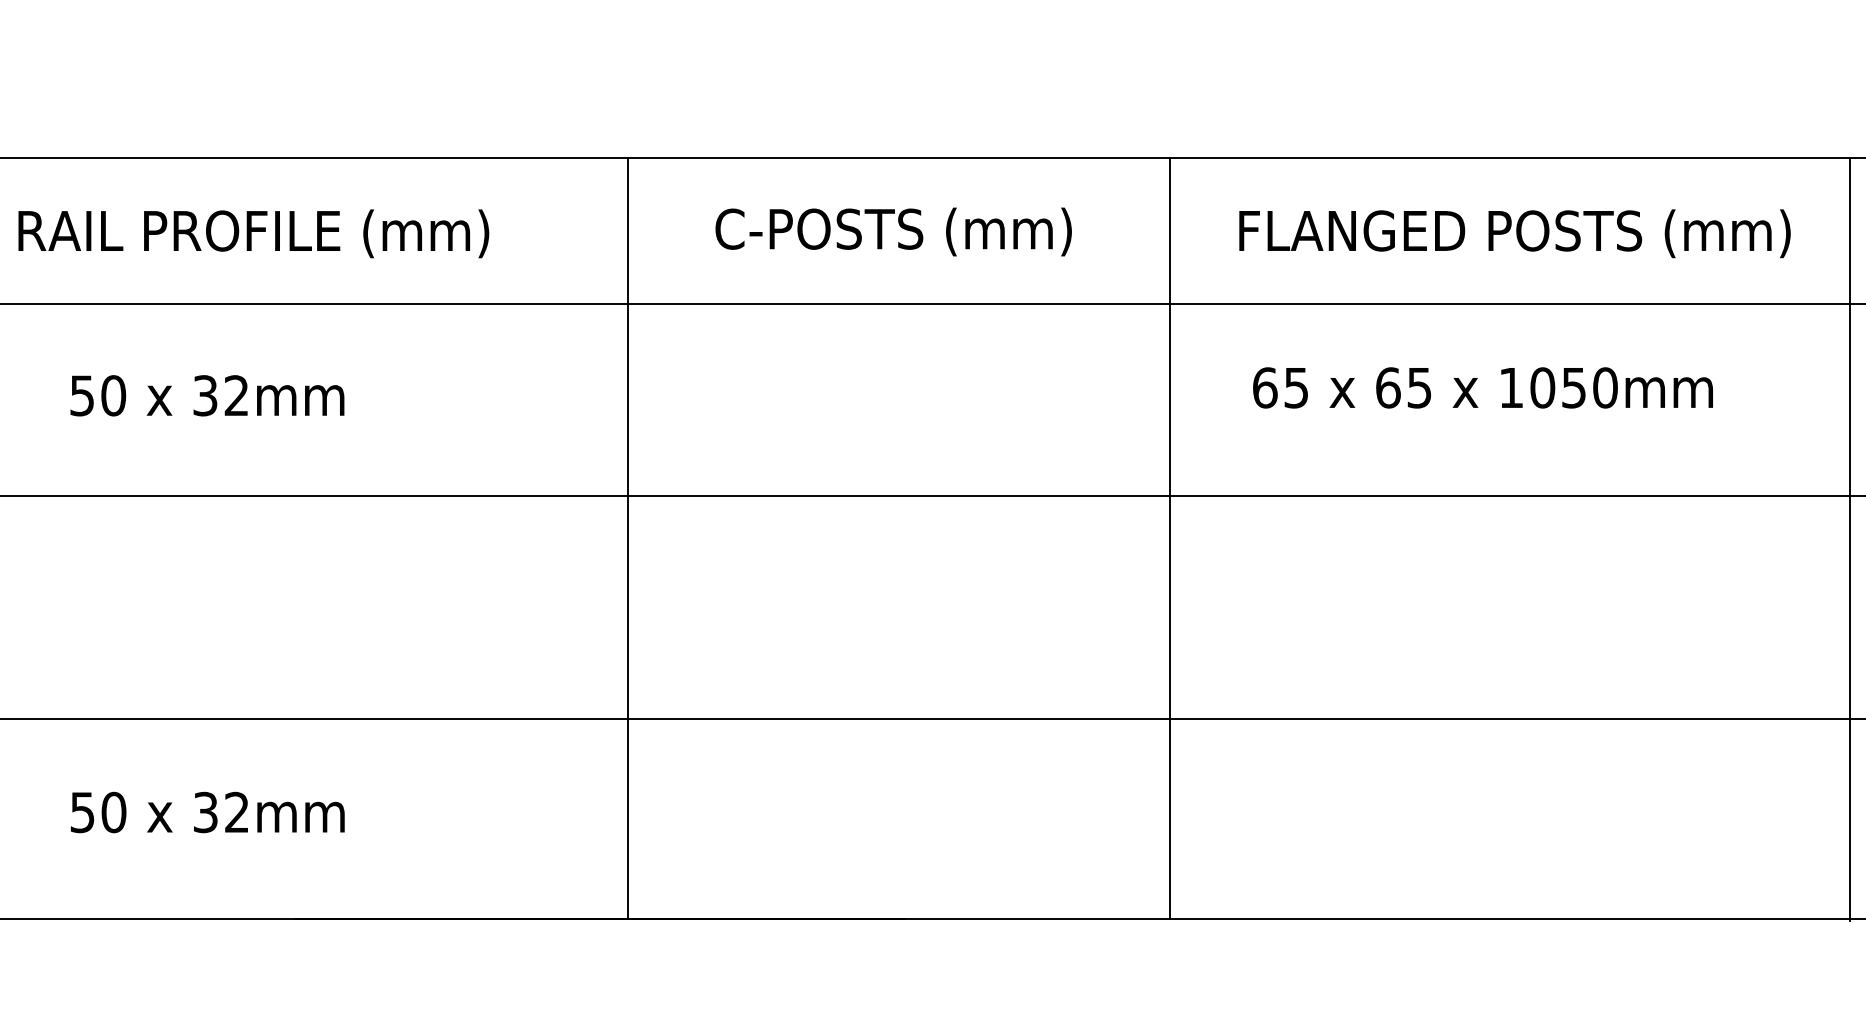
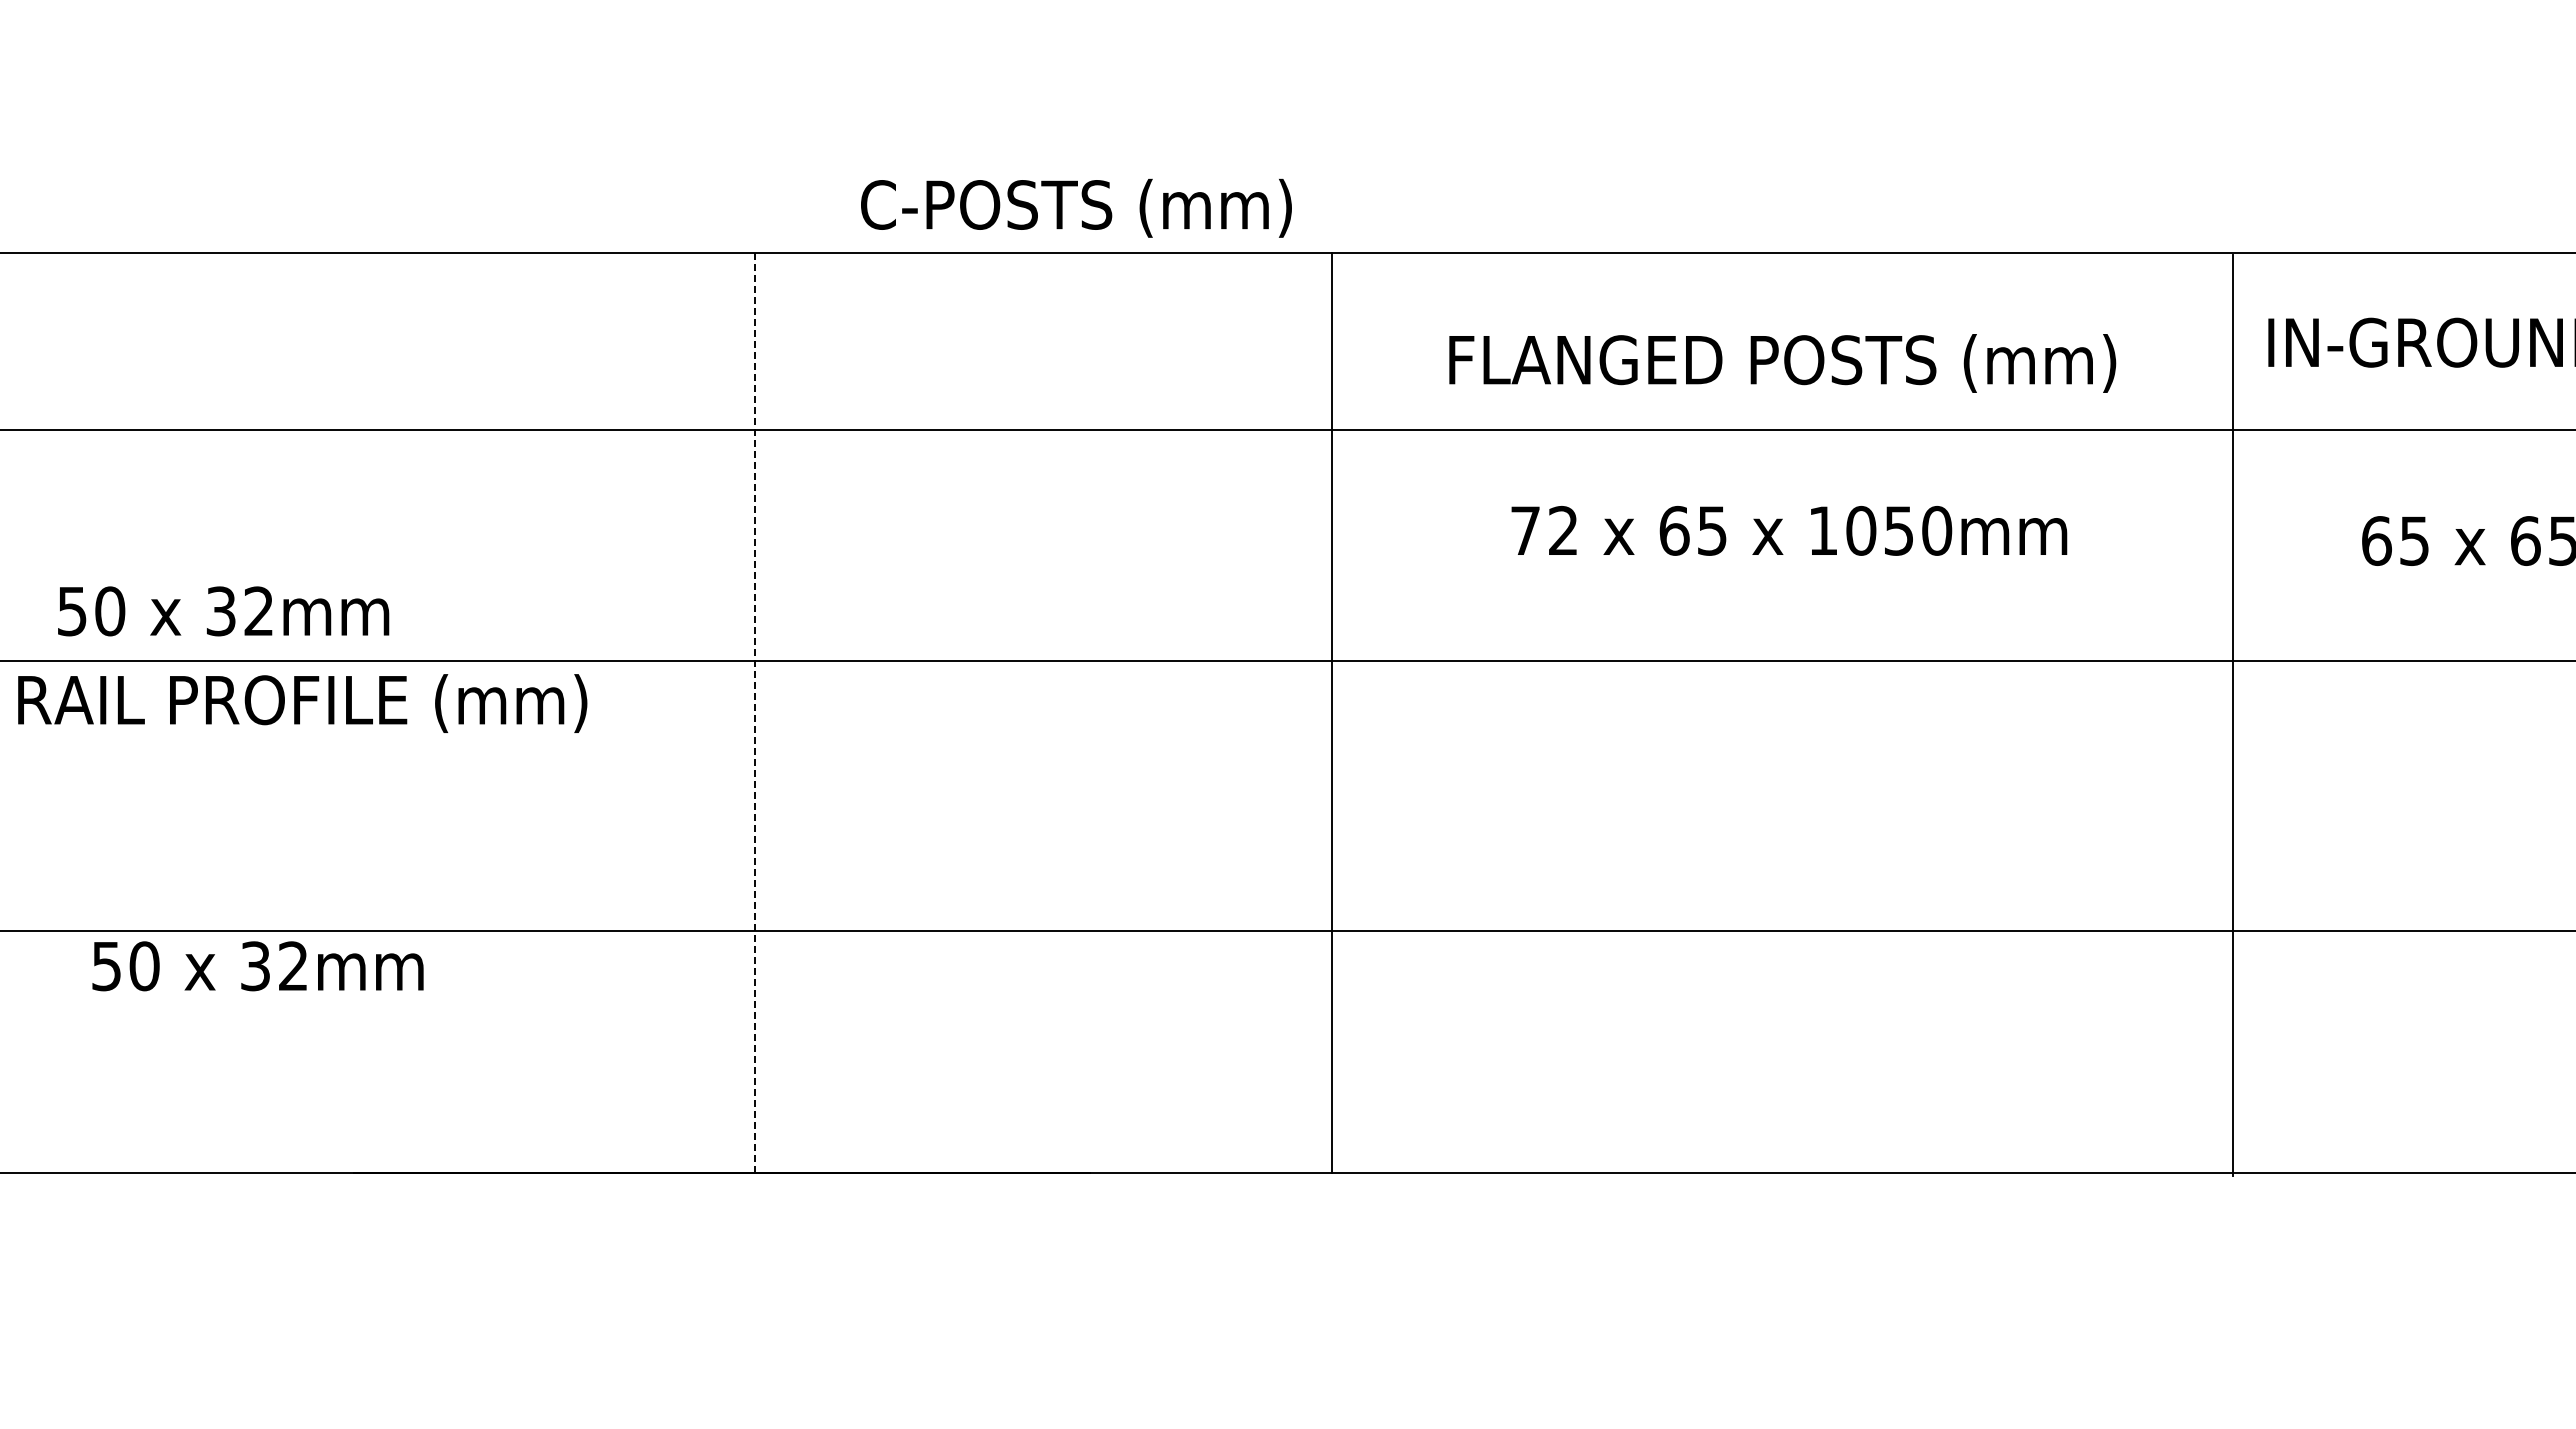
text: (893, 231) -> (1076, 207), moved
text: (253, 233) -> (302, 703), moved
text: (1514, 233) -> (1782, 363), moved
text: (1280, 387) -> (1544, 530), 65 -> 72
text: (207, 395) -> (223, 611), moved
line: (627, 538) -> (754, 712), solid -> dashed
line: (1169, 538) -> (1332, 712), moved
text: (207, 812) -> (257, 966), moved

